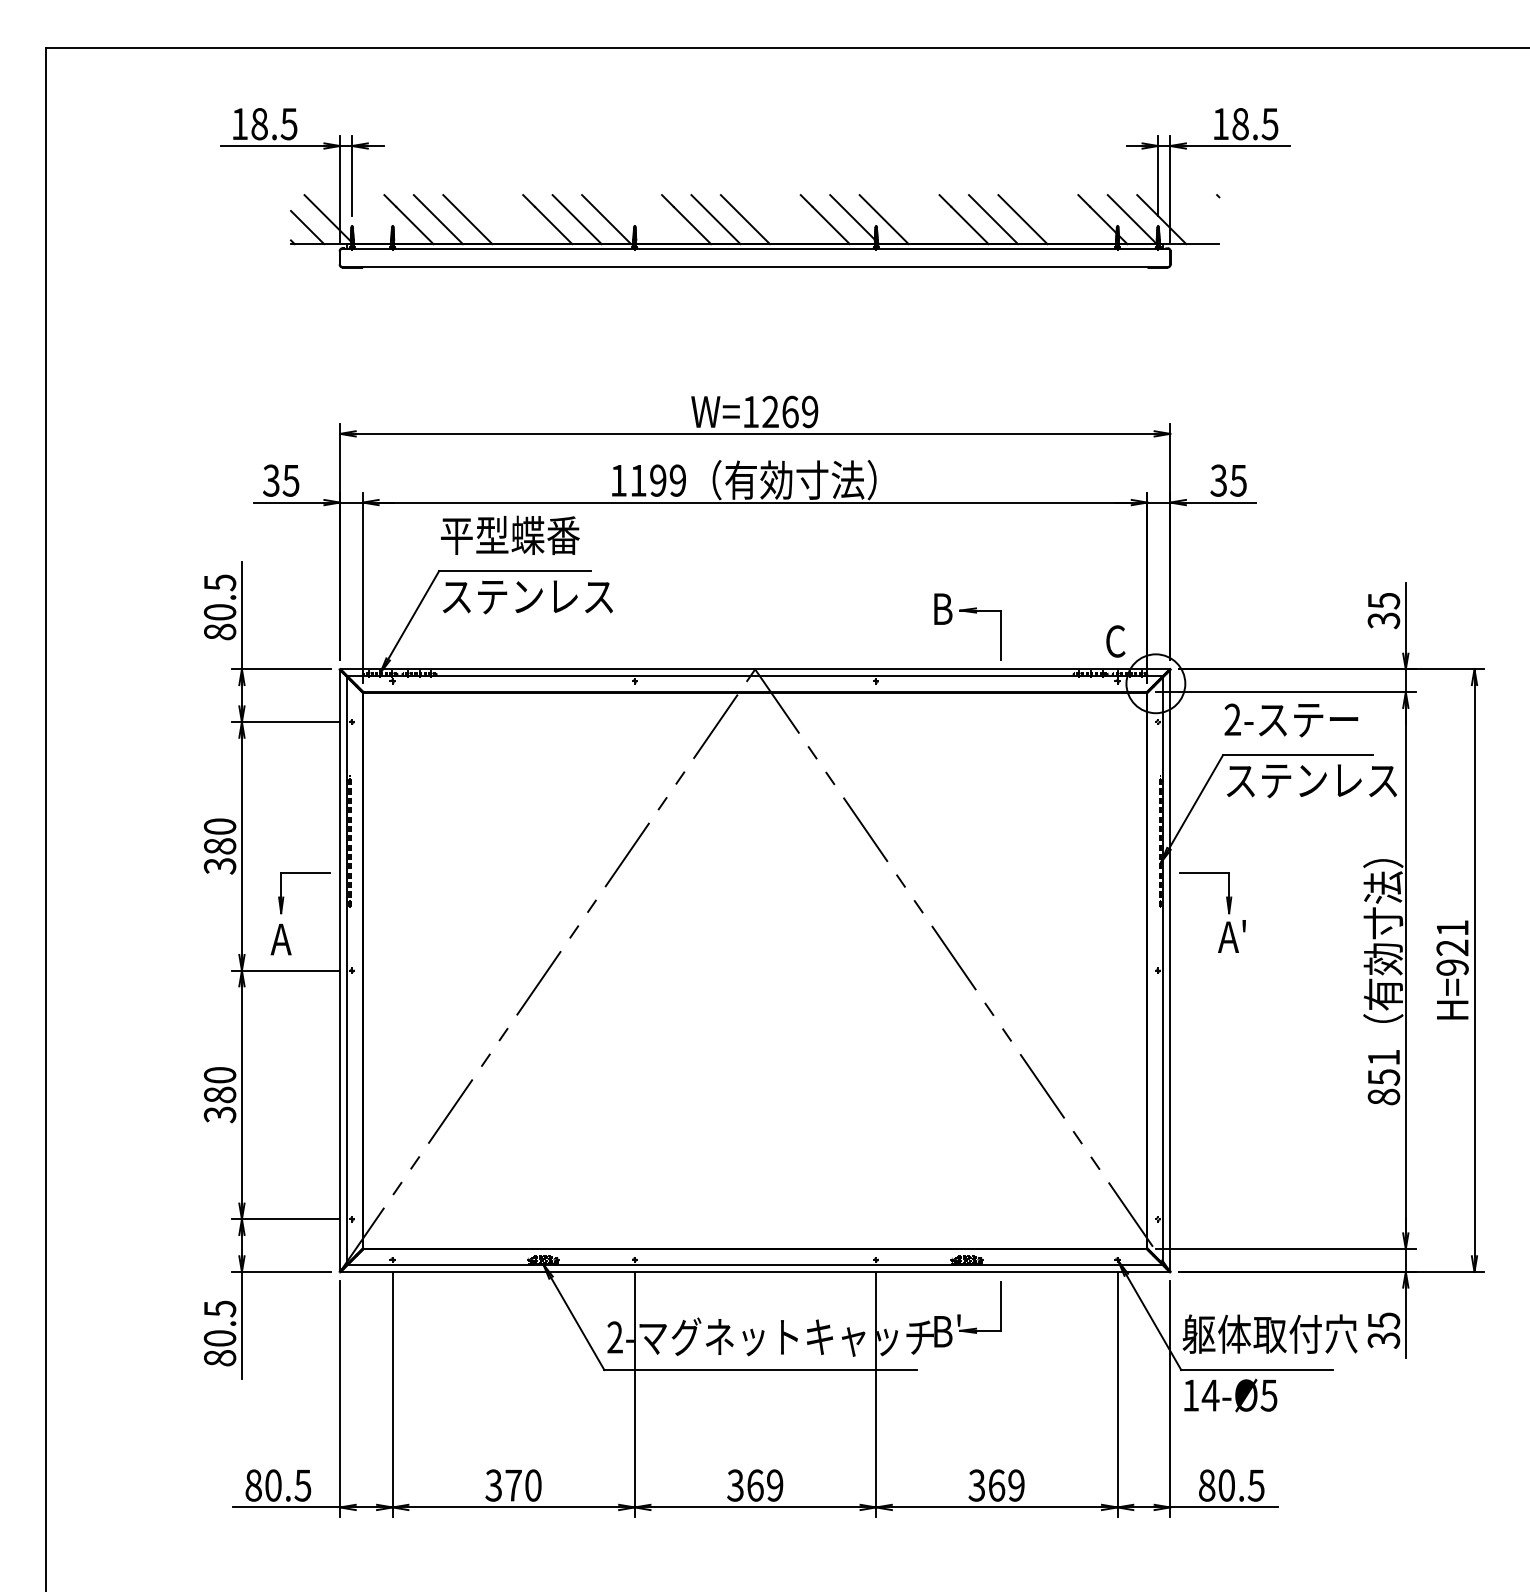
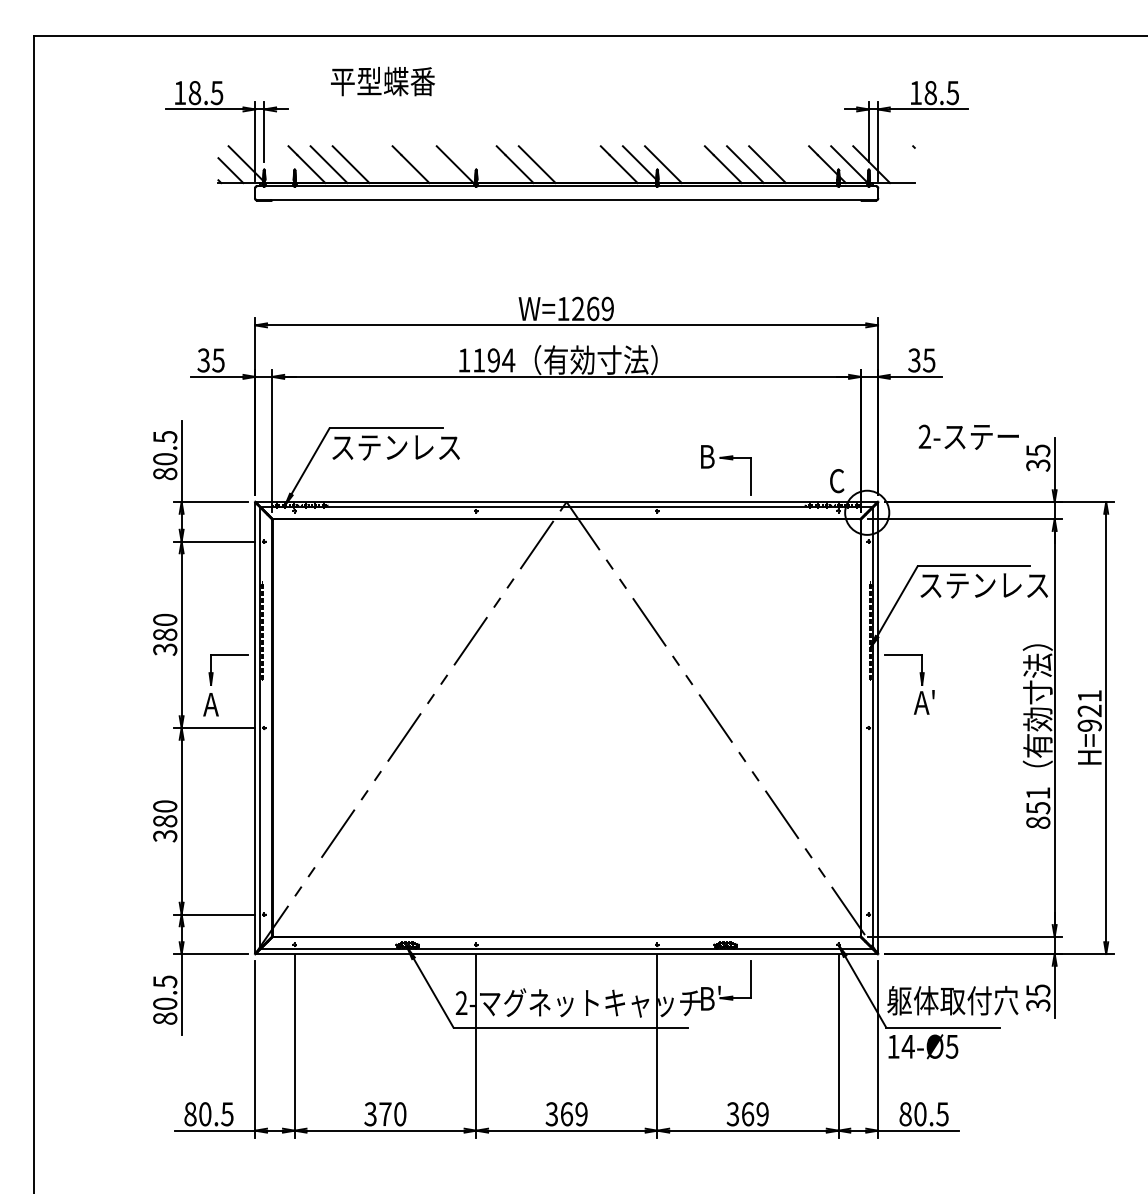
line: (576, 219) -> (432, 164), removed
line: (744, 219) -> (558, 164), removed
text: (677, 480) -> (508, 360), 1199 -> 1194
text: (509, 535) -> (382, 81), moved
text: (1290, 719) -> (968, 436), moved

